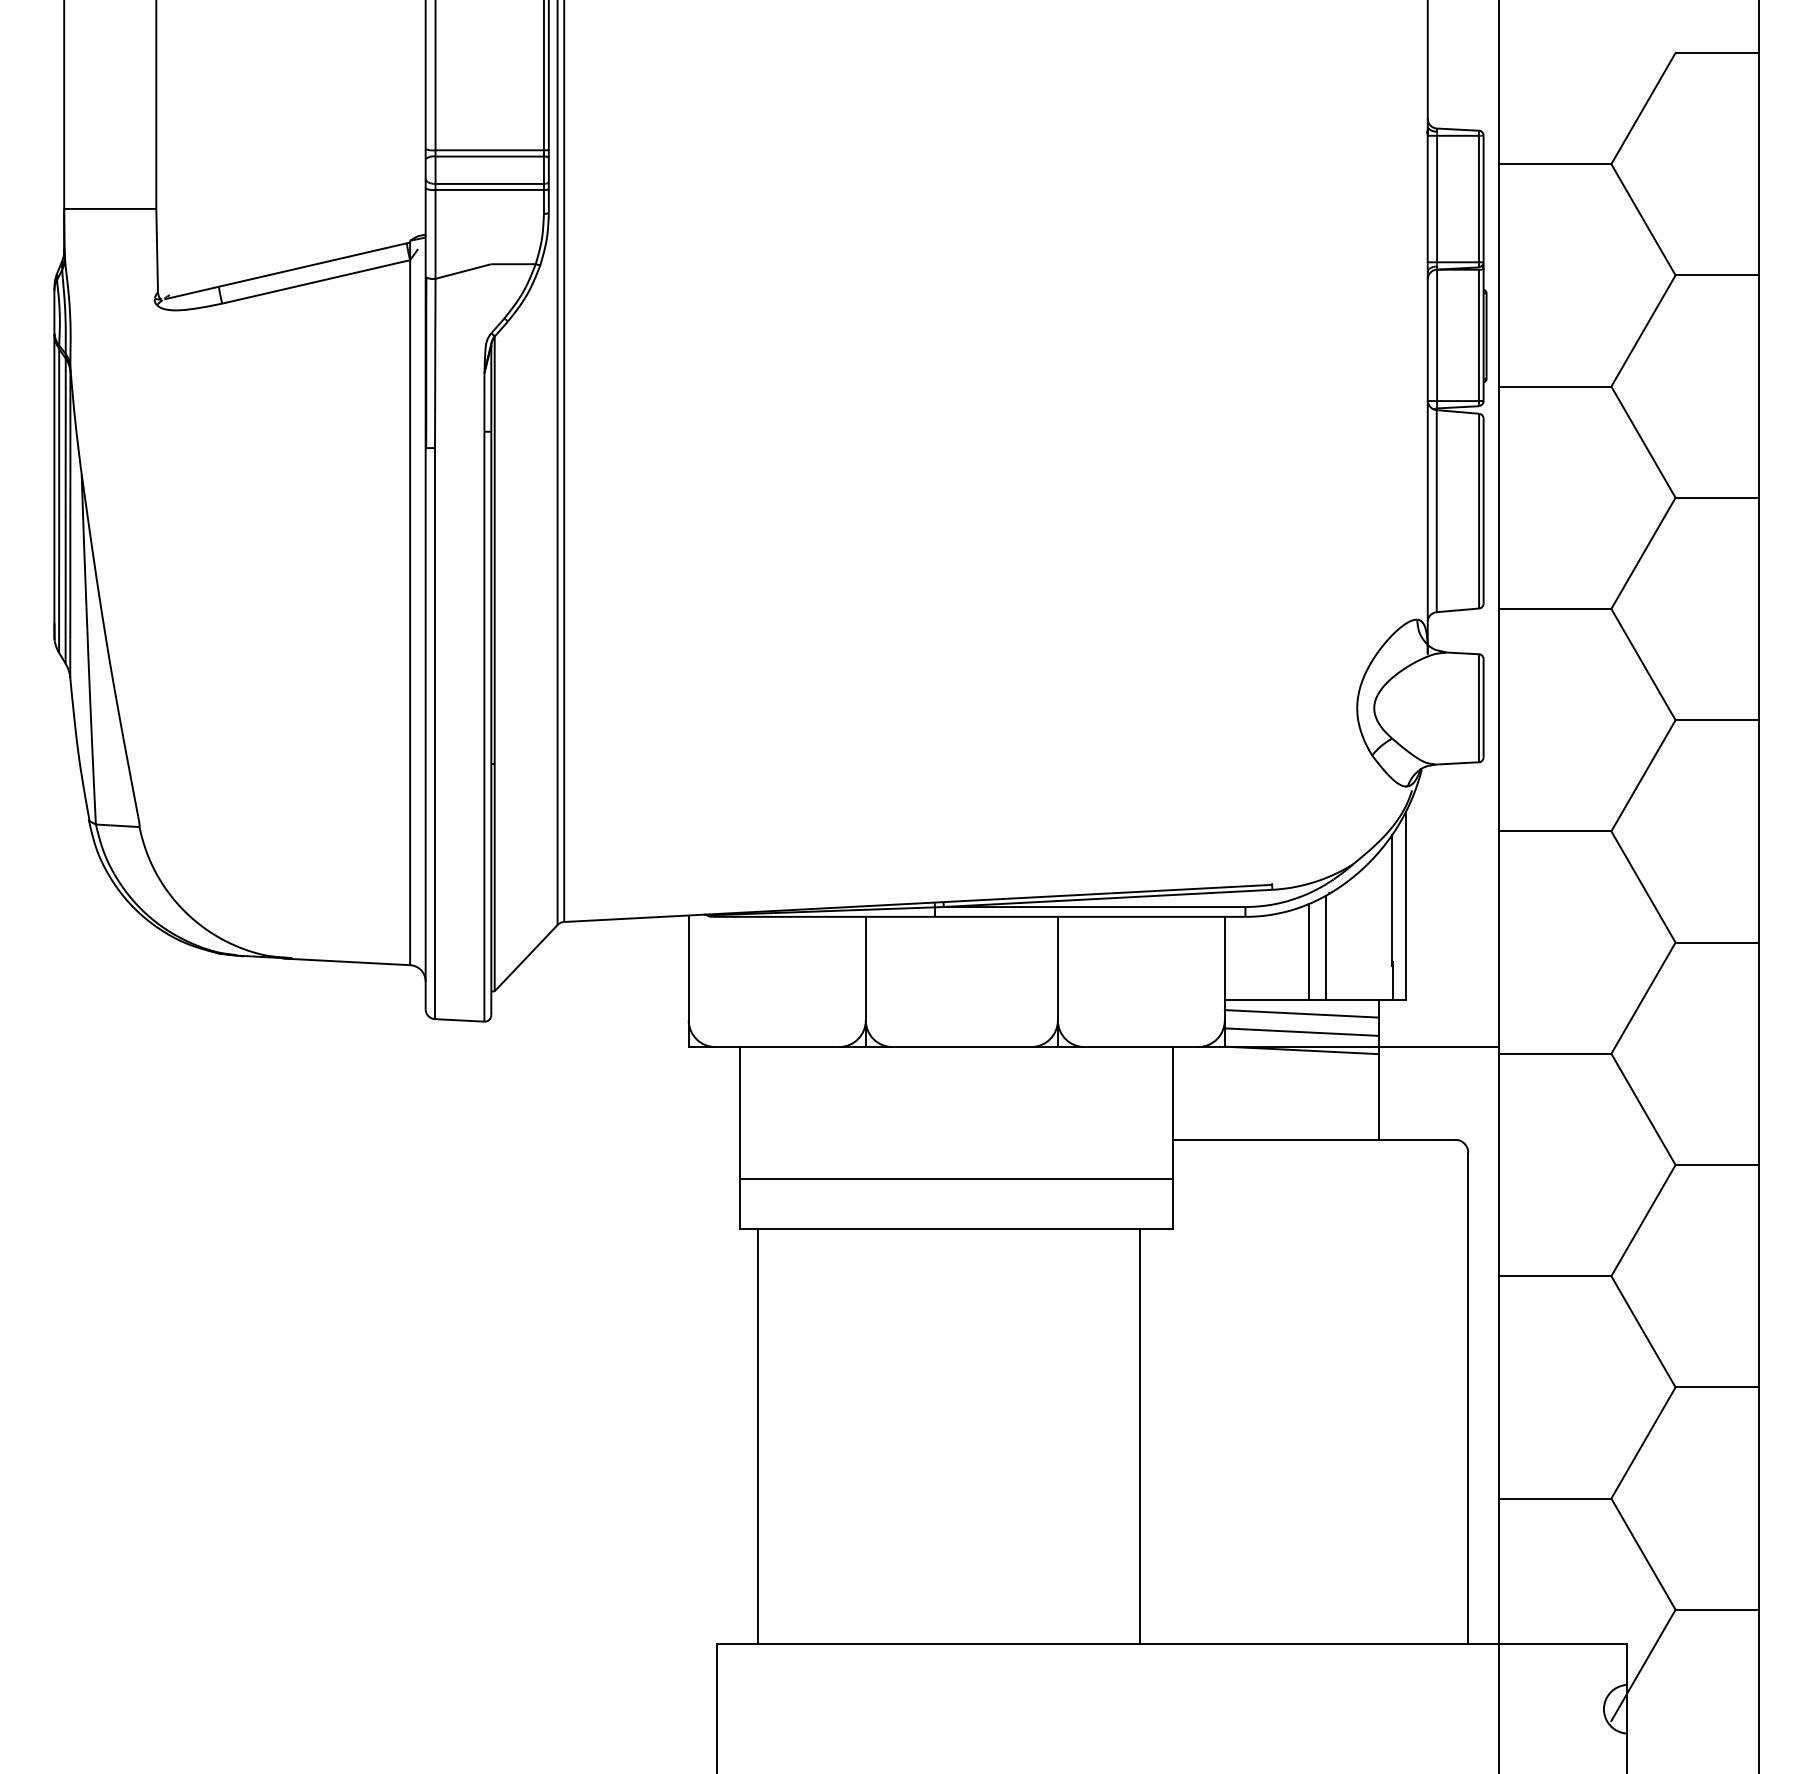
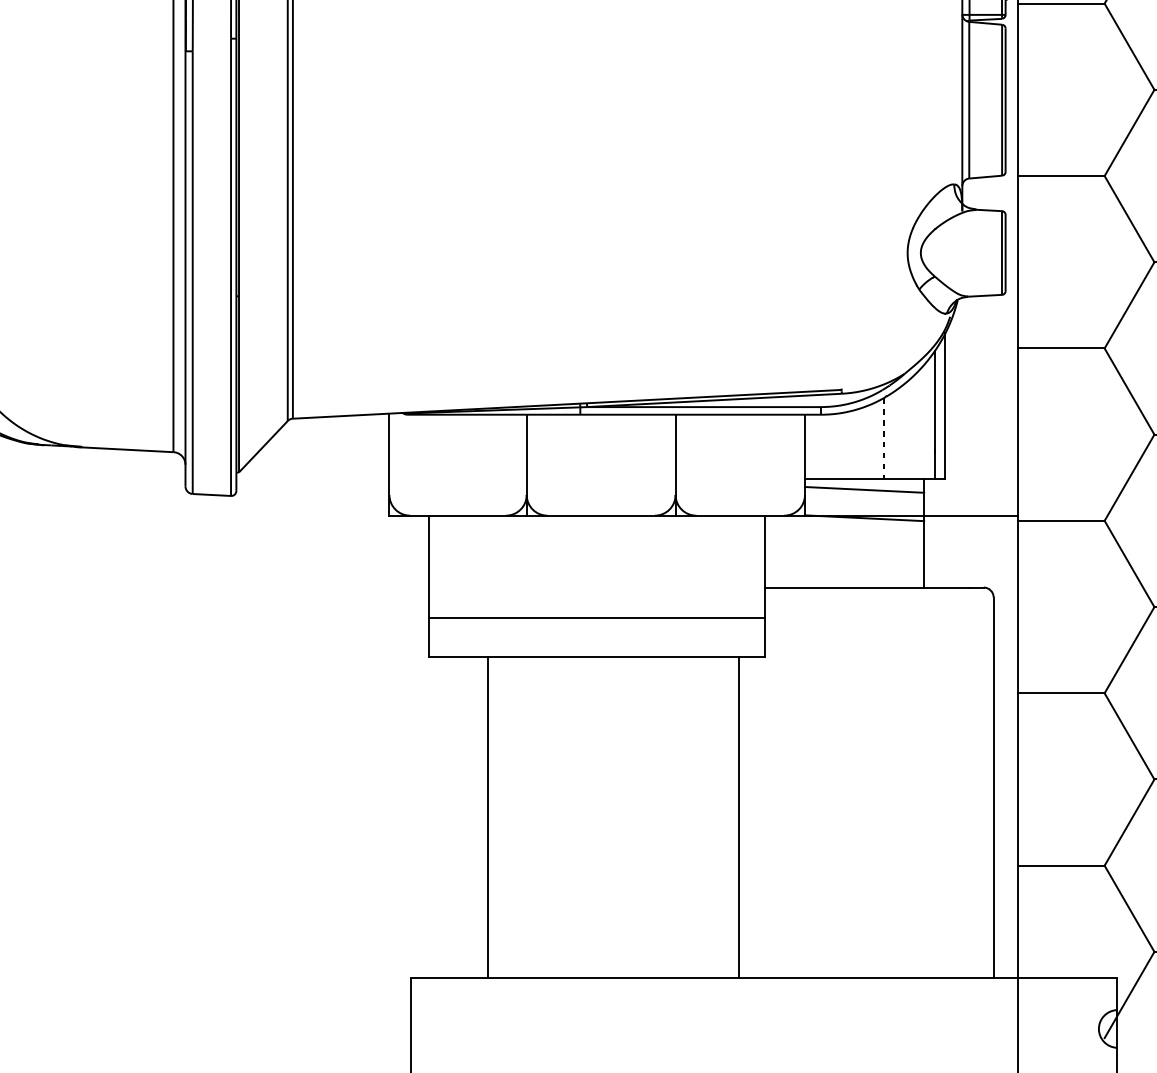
line: (1326, 948) -> (883, 439), solid -> dashed
line: (1308, 952) -> (869, 442), removed
line: (1301, 1031) -> (864, 503), removed
line: (757, 1436) -> (487, 817), moved

